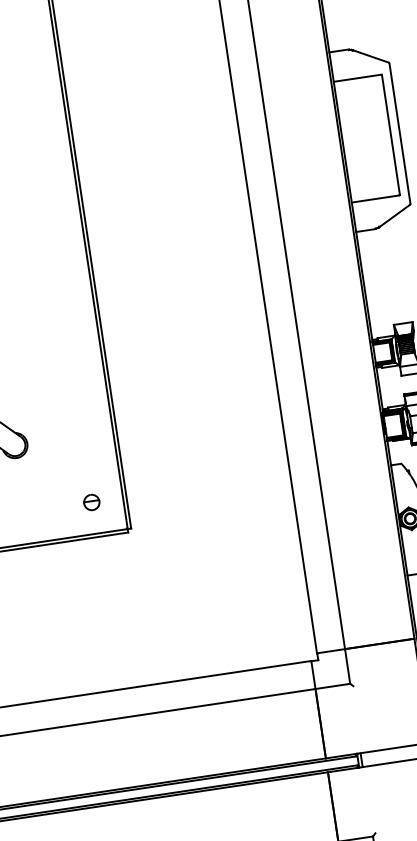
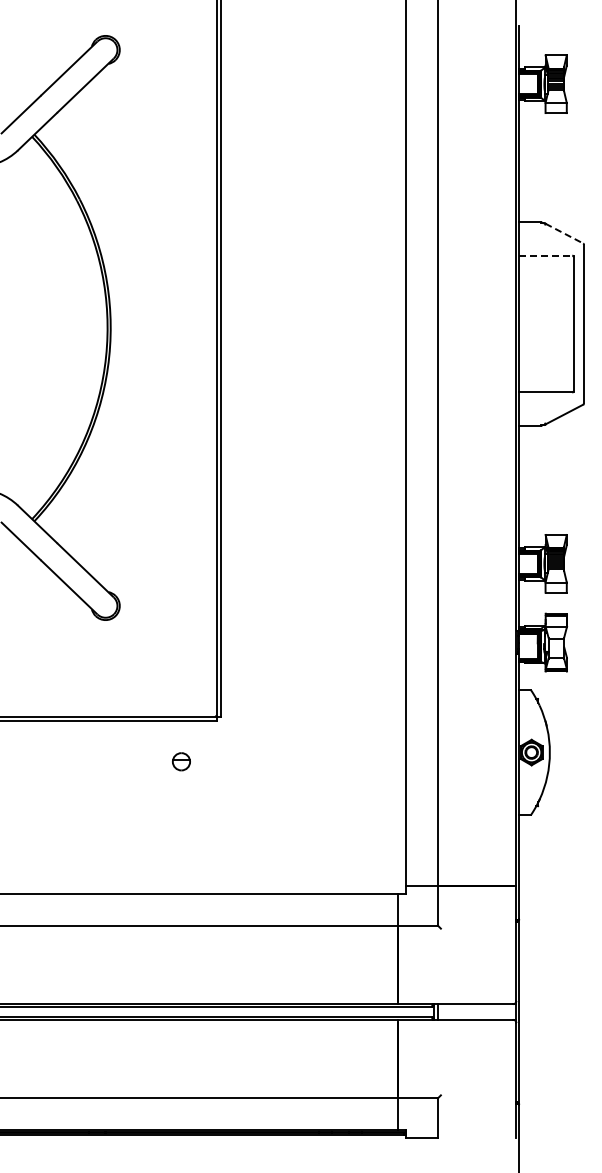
line: (370, 56) -> (564, 233), solid -> dashed
line: (357, 78) -> (546, 255), solid -> dashed
part: (91, 502) -> (181, 761), moved

